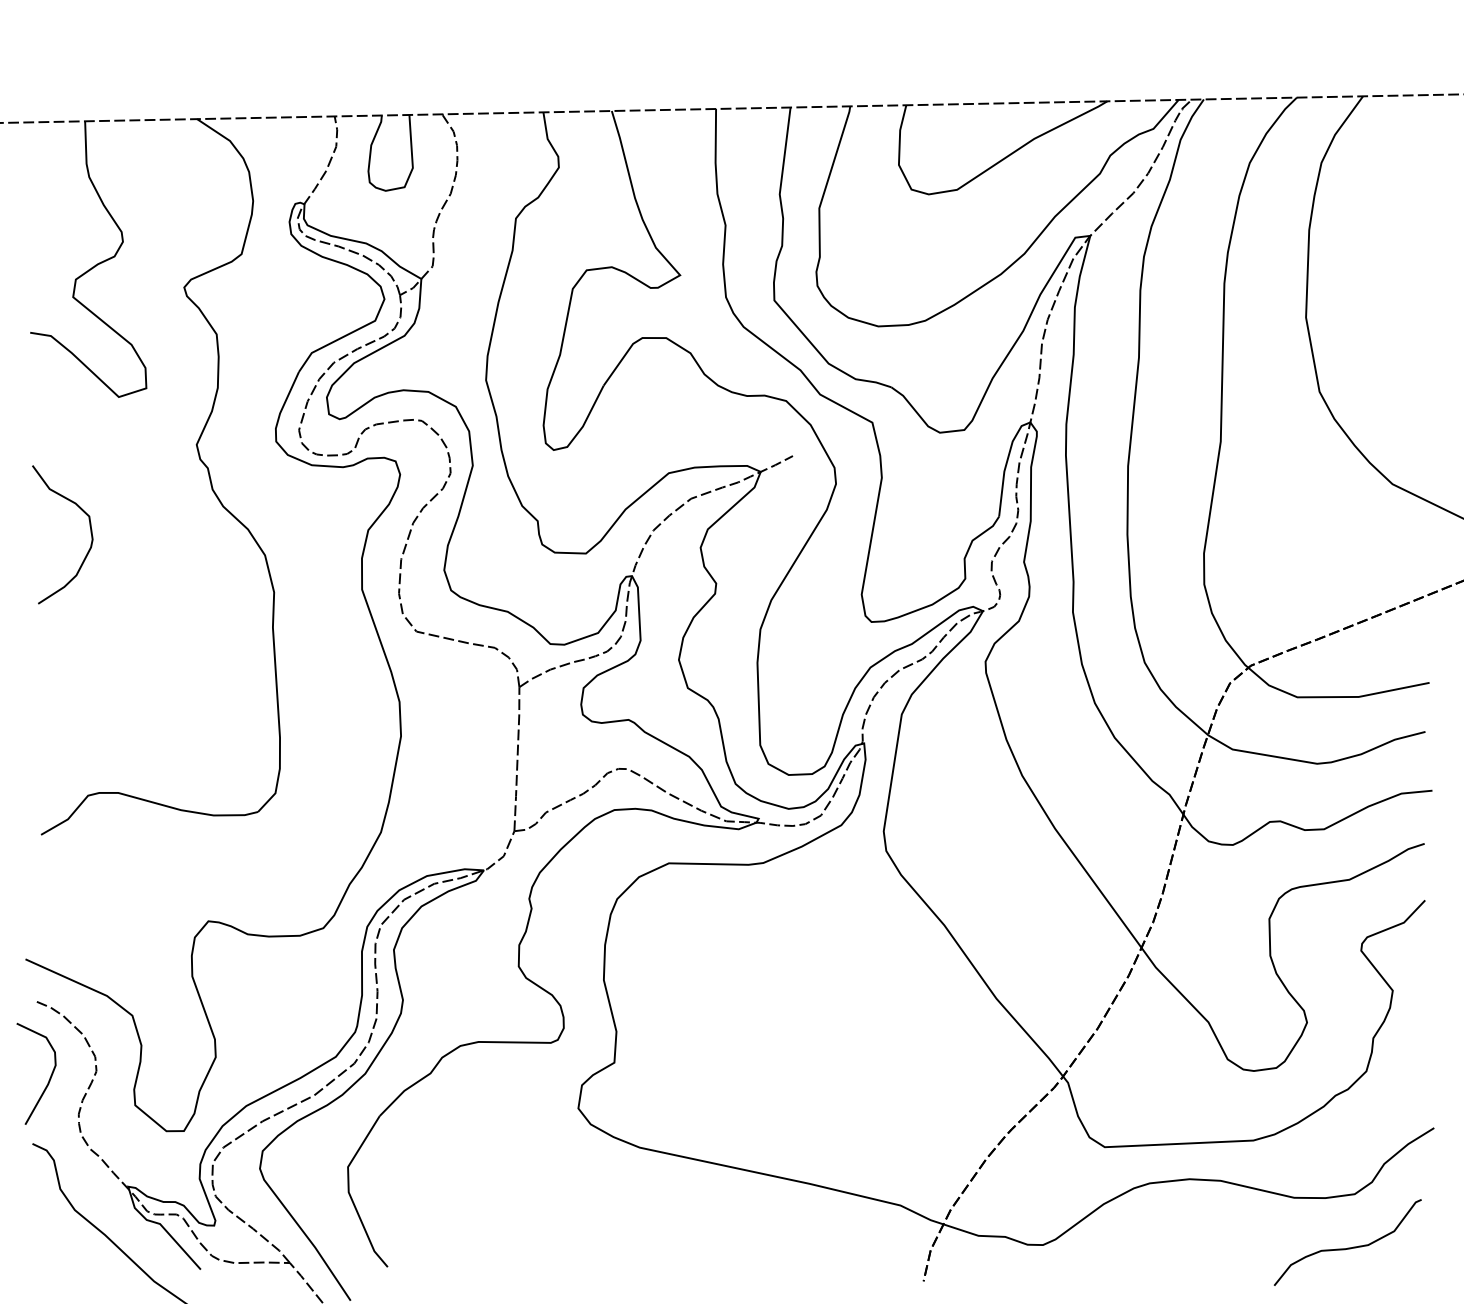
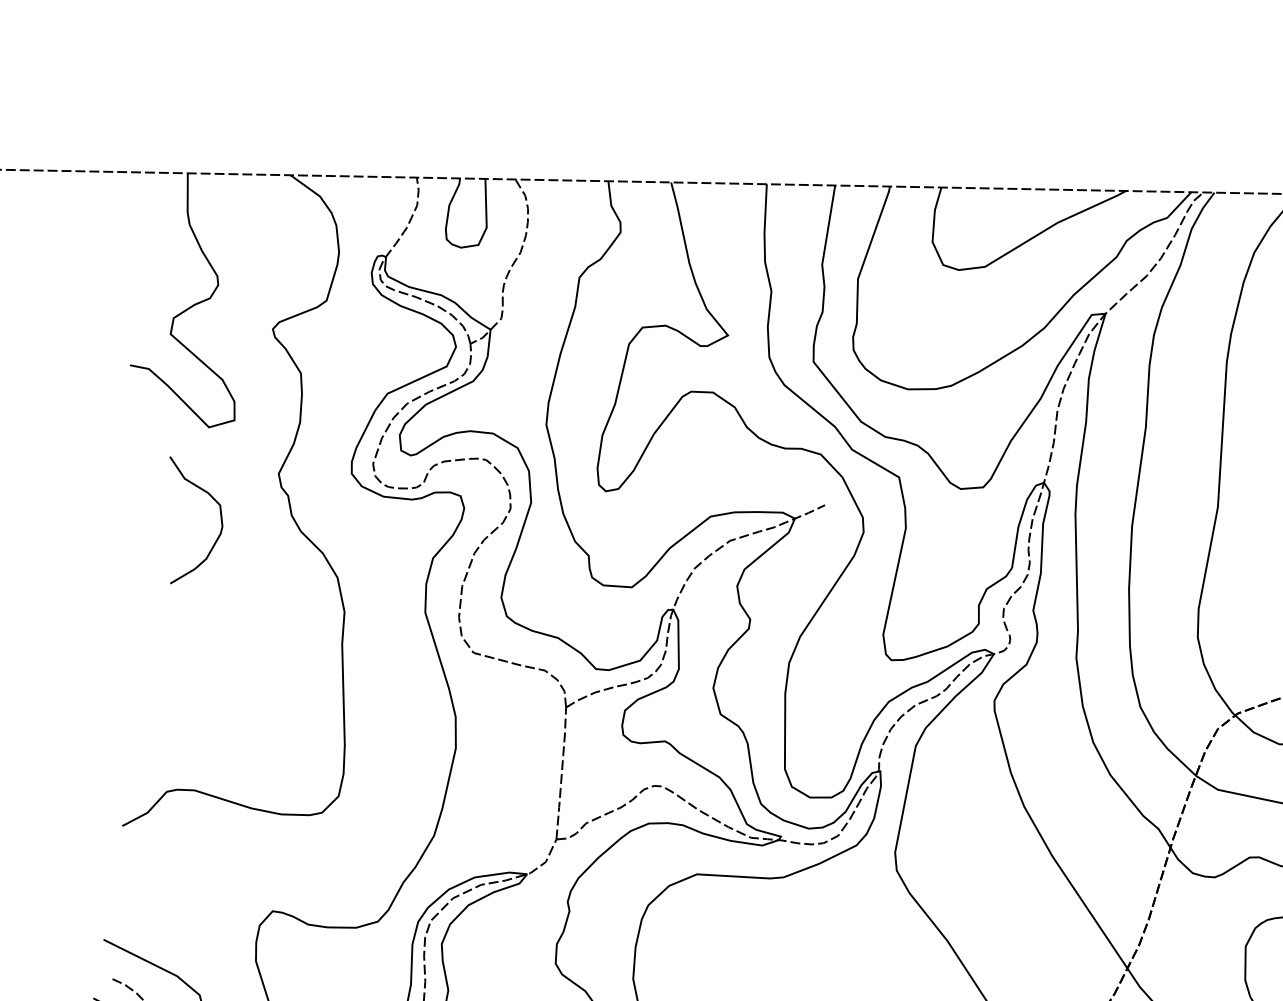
curve: (90, 533) -> (220, 520), moved

